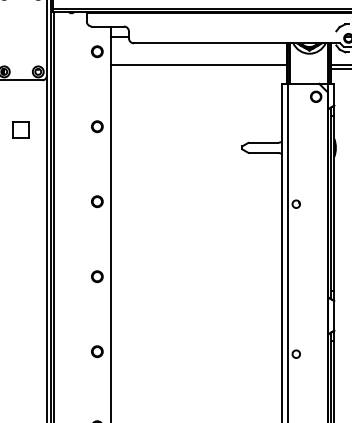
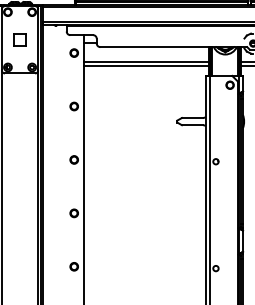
line: (197, 69) -> (145, 65), added
part: (20, 129) -> (19, 39), moved

